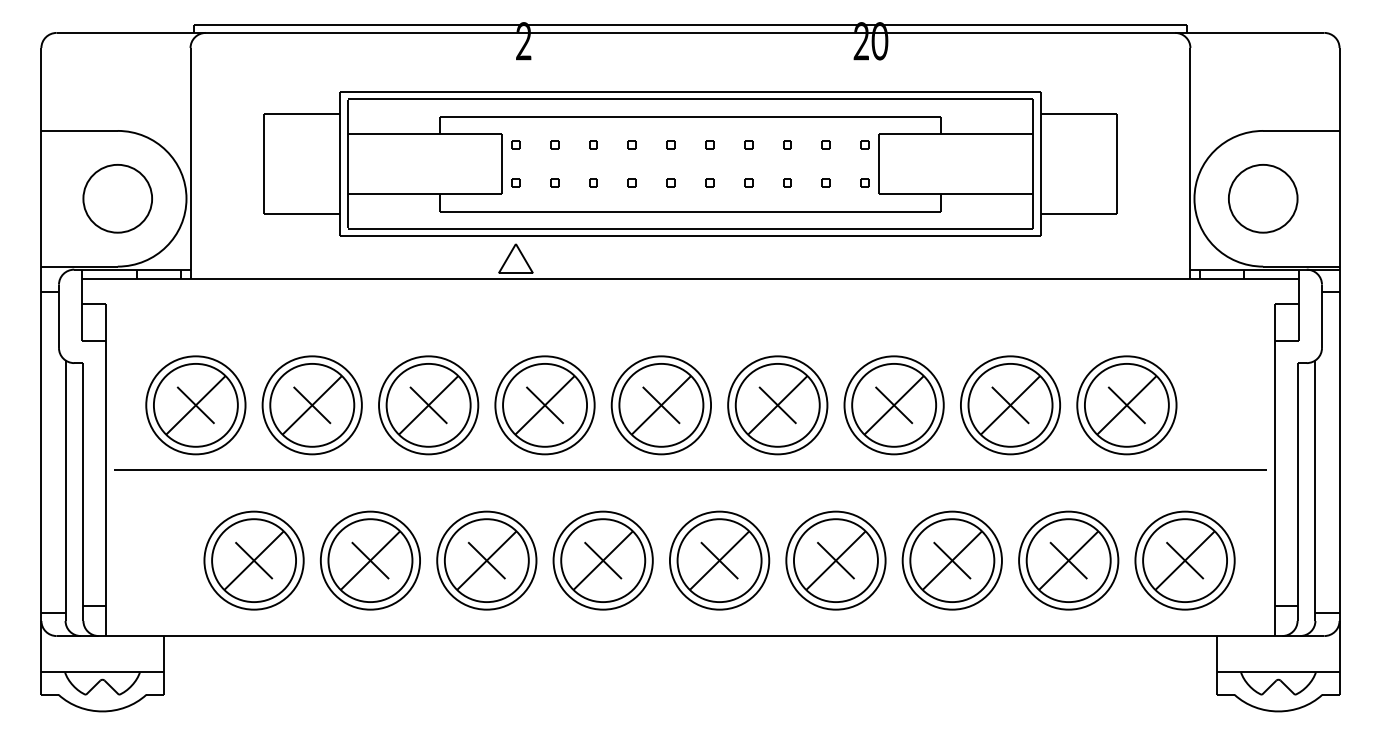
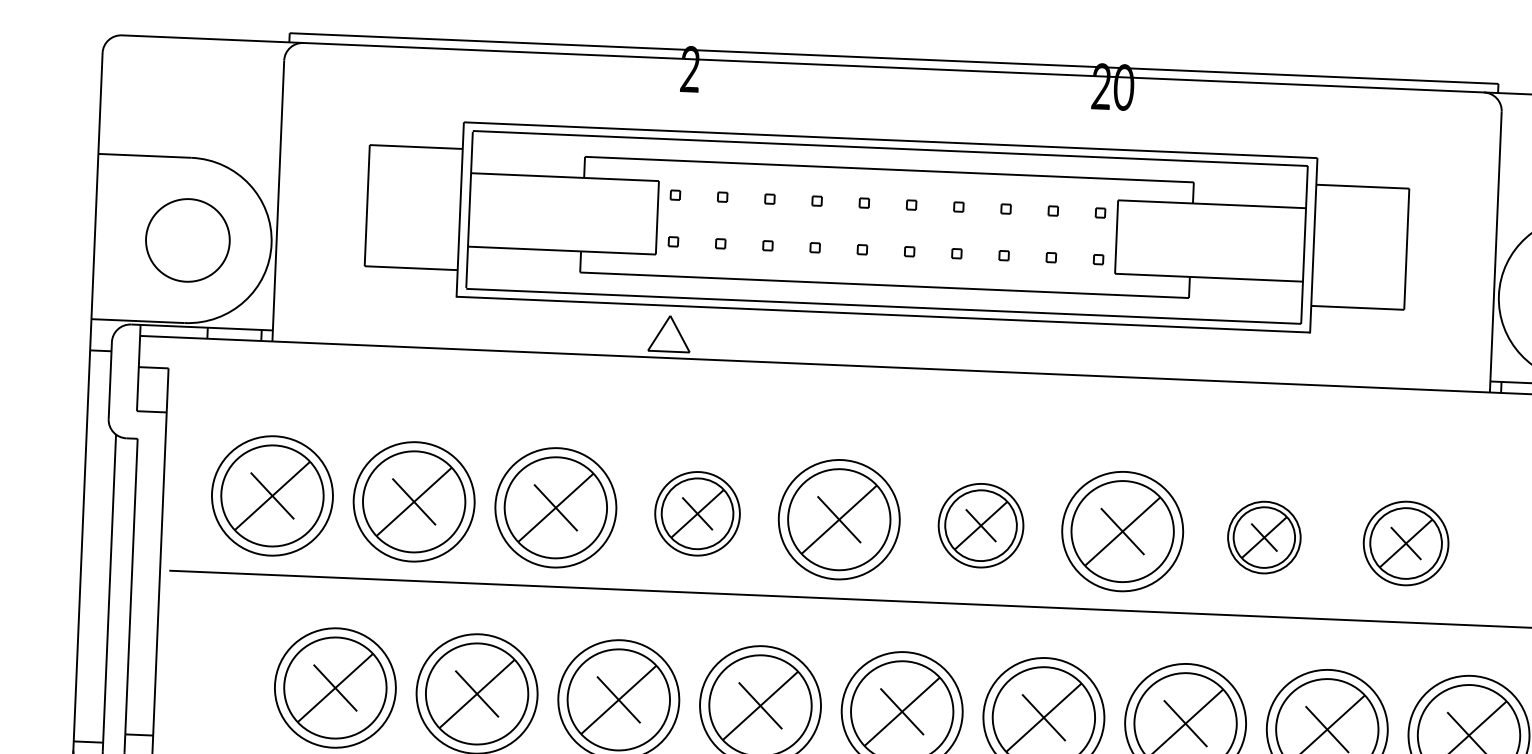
part: (544, 405) -> (696, 513), size x0.7
part: (777, 405) -> (980, 525), size x0.7
part: (1010, 405) -> (1264, 537), size x0.6
part: (1126, 405) -> (1405, 543), size x0.7

